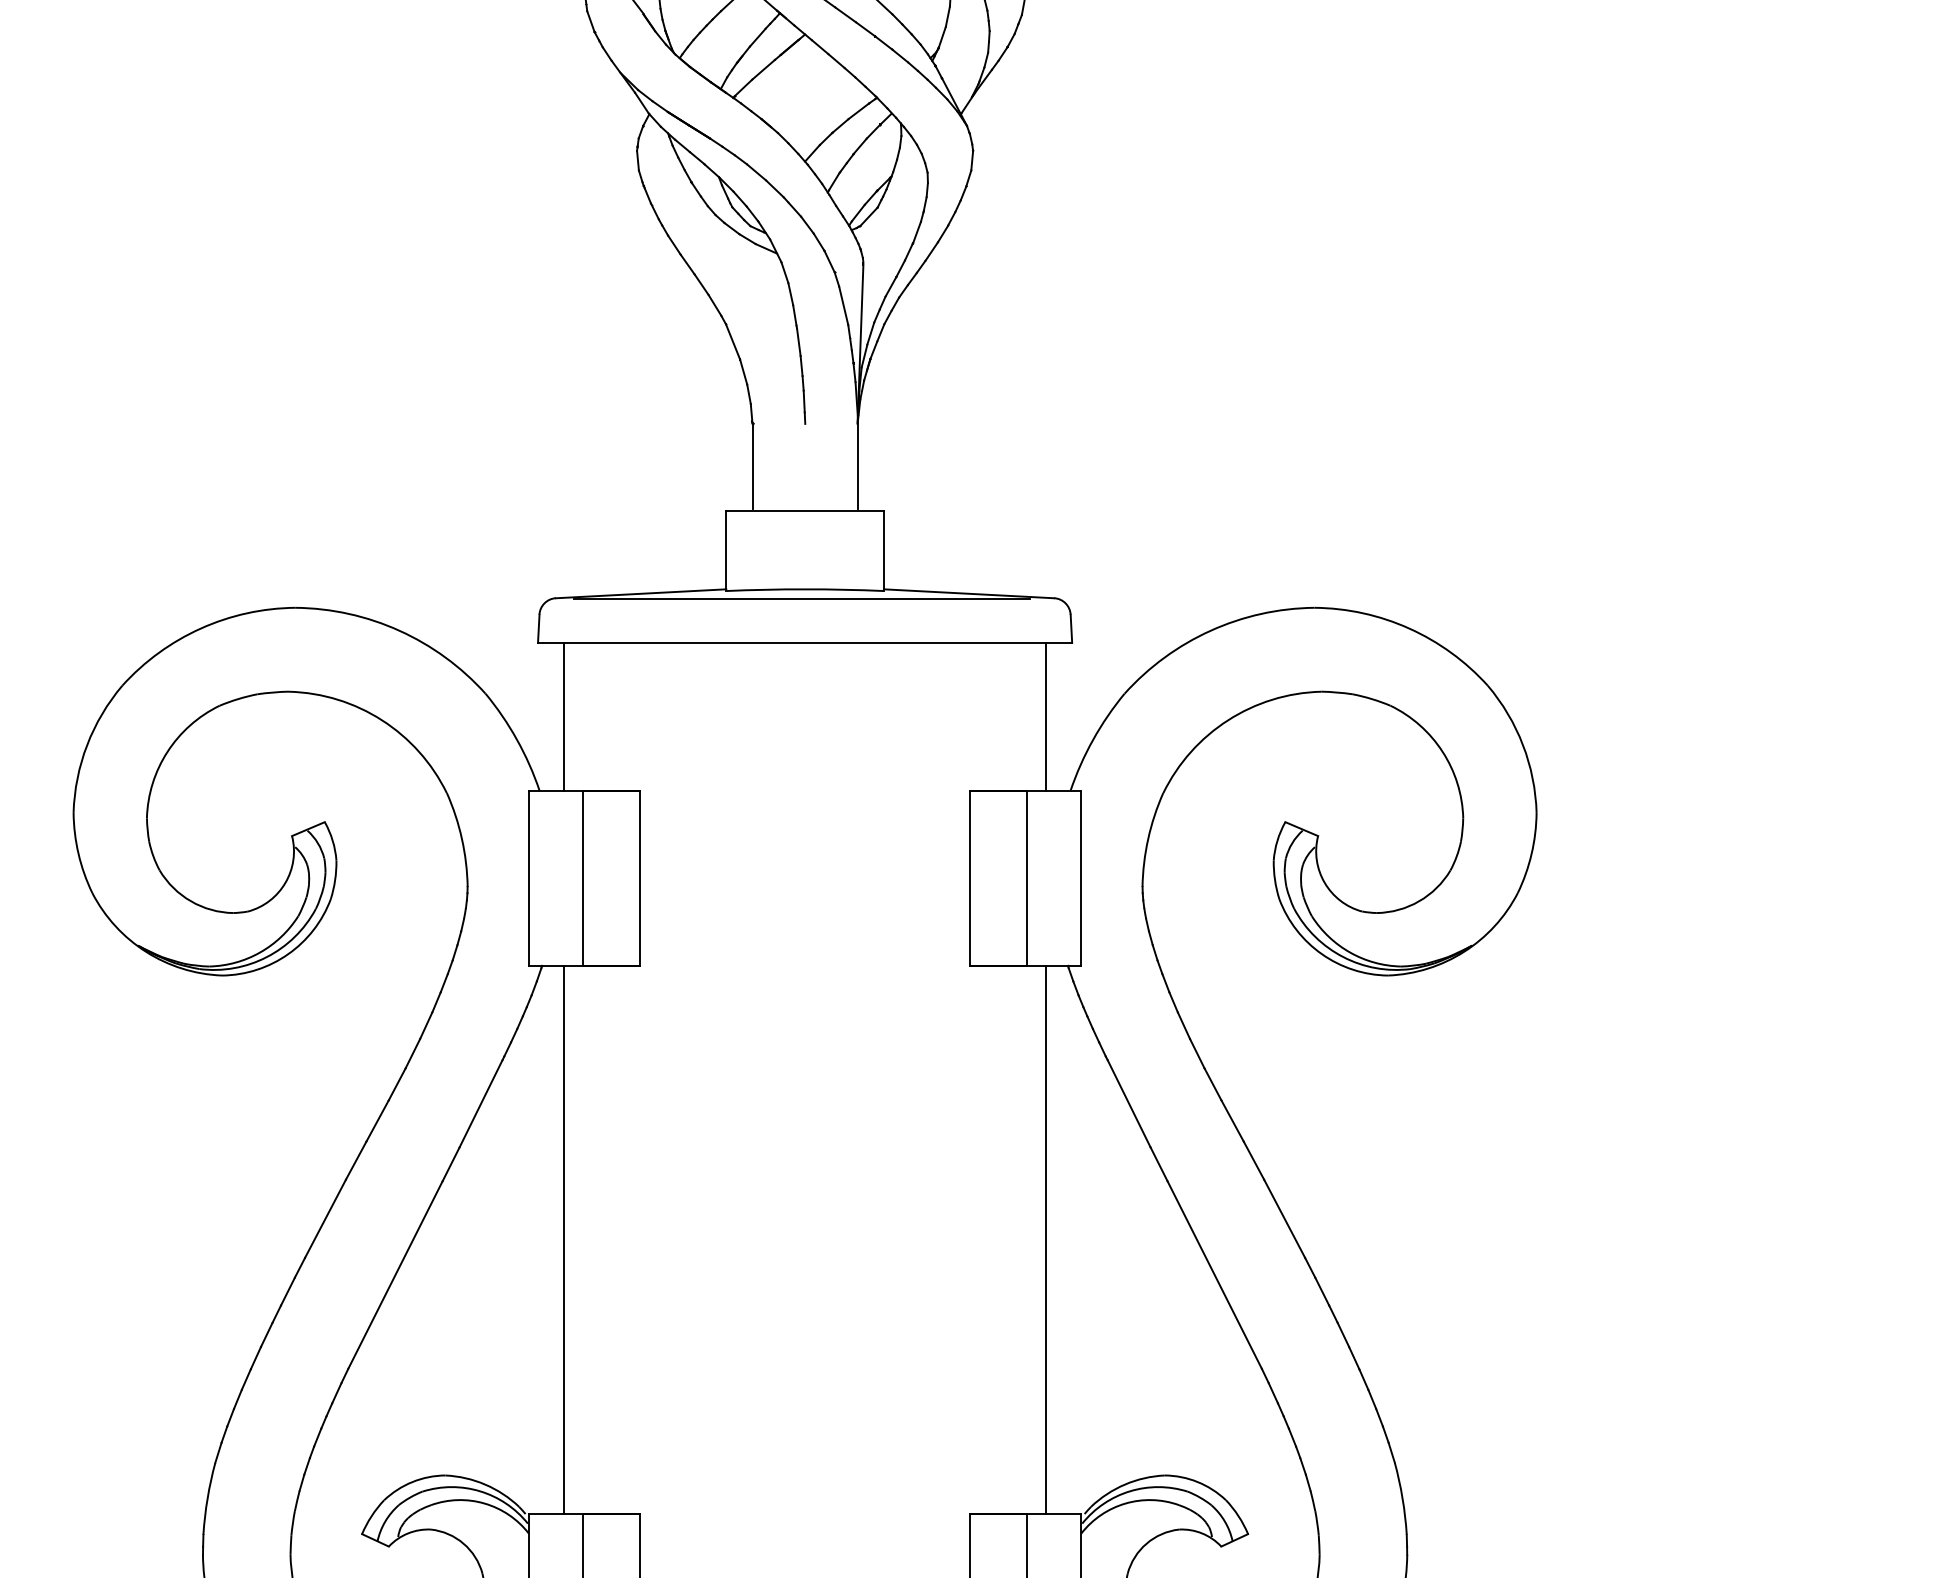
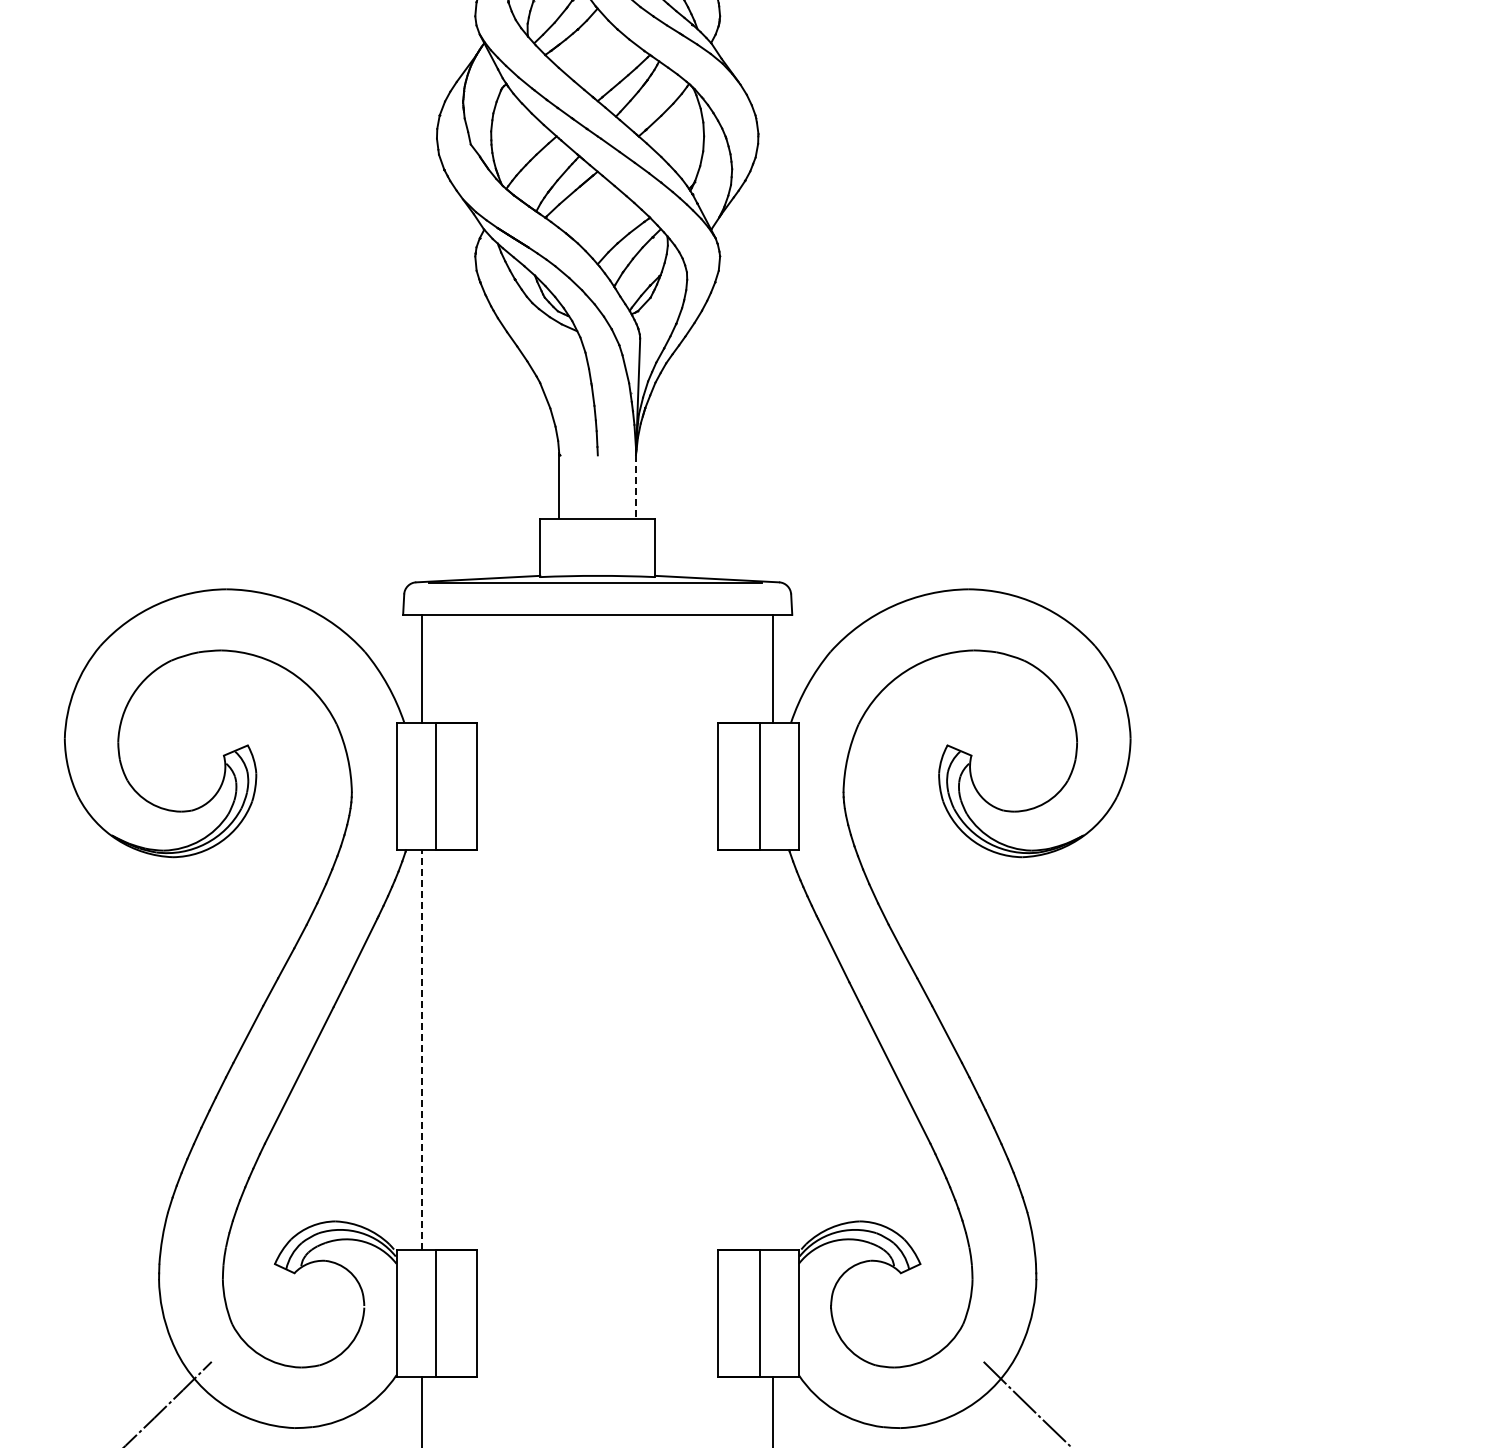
line: (856, 466) -> (635, 486), solid -> dashed
line: (564, 1239) -> (422, 1049), solid -> dashed
line: (1046, 1239) -> (773, 1049), removed

